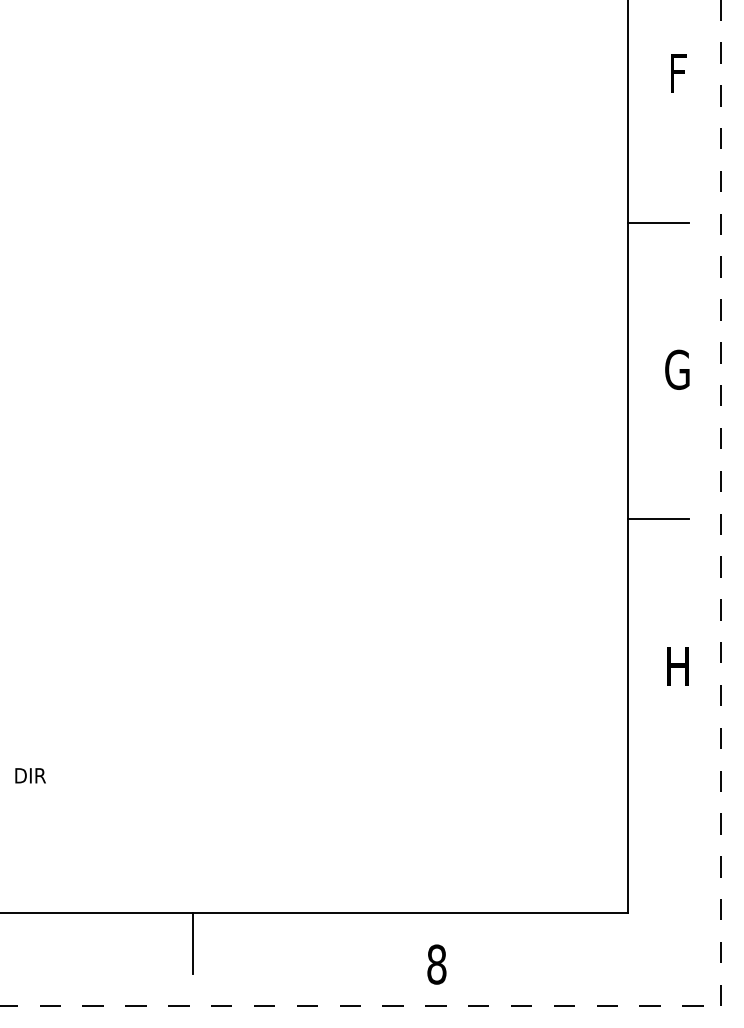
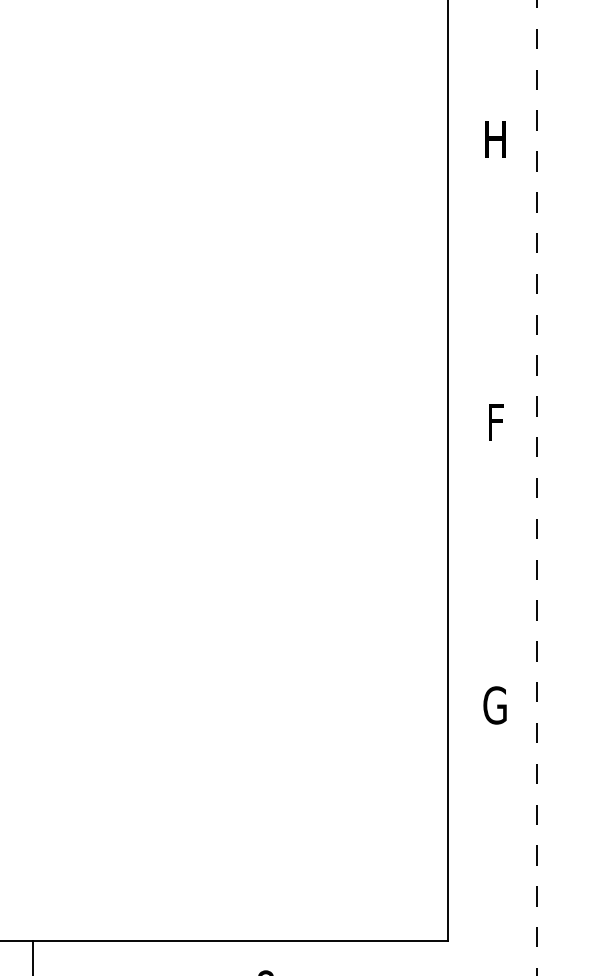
text: (677, 73) -> (495, 140), F -> H
line: (658, 222) -> (477, 282), removed
text: (677, 369) -> (495, 422), G -> F
line: (658, 519) -> (477, 565), removed
text: (677, 666) -> (495, 705), H -> G

